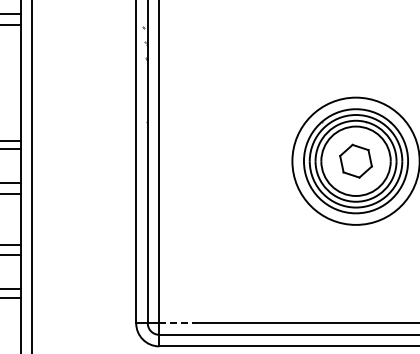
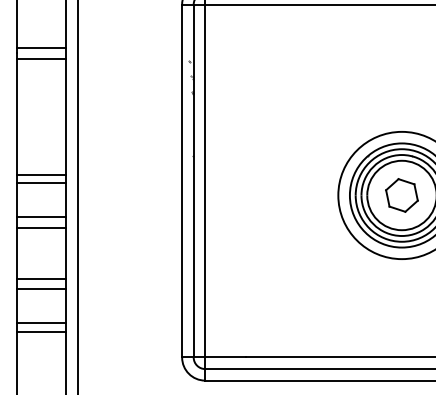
line: (180, 323) -> (226, 357), dashed -> solid

